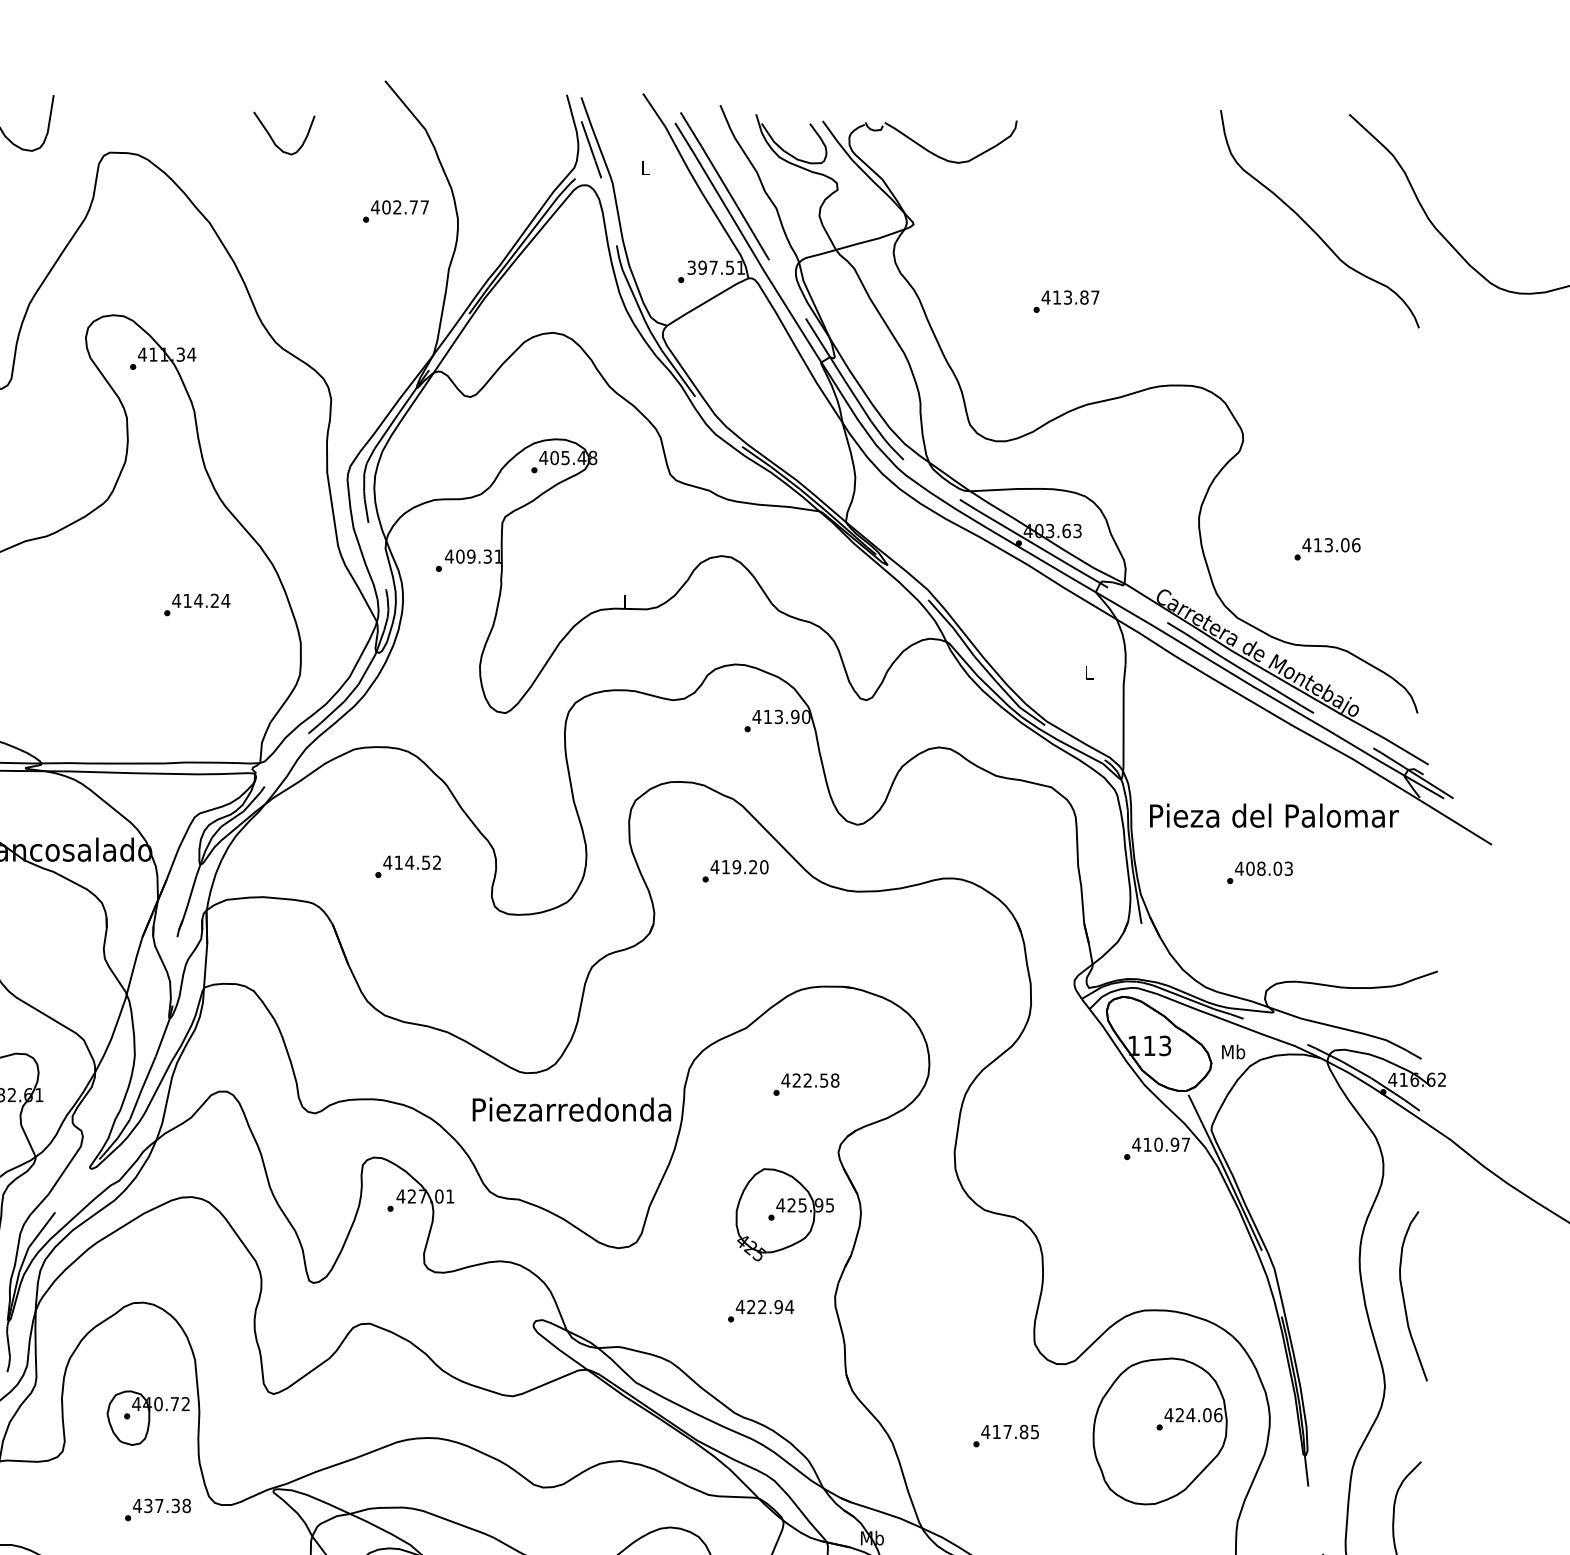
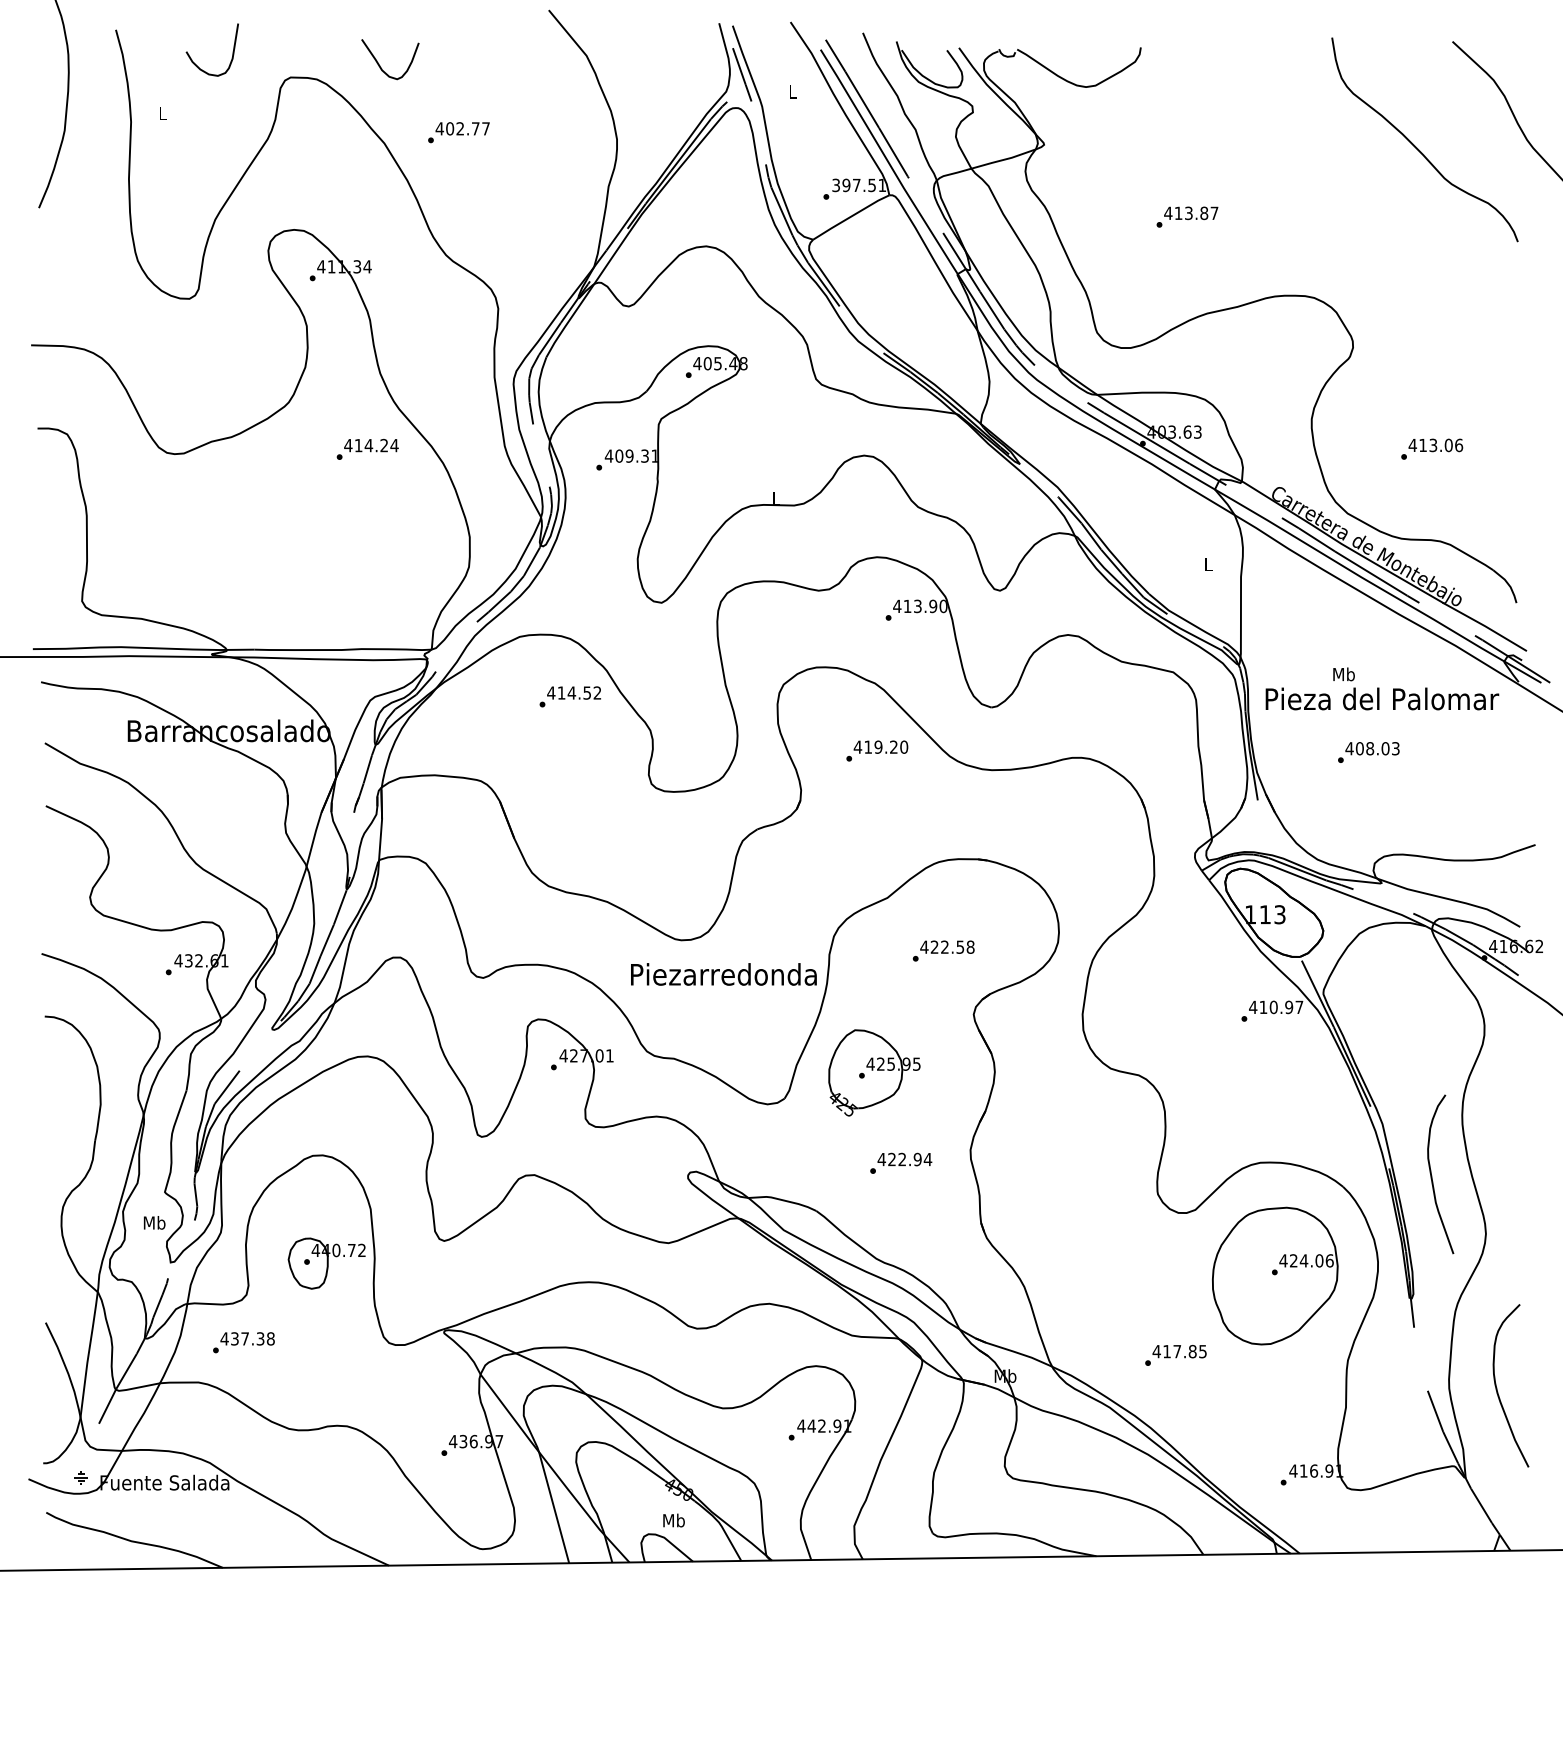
curve: (273, 139) -> (380, 65), moved
text: (395, 211) -> (458, 132), moved
text: (197, 605) -> (367, 449), moved
text: (407, 866) -> (569, 696), moved
text: (1232, 1052) -> (1343, 674), moved
part: (784, 1214) -> (874, 1072), moved
curve: (1404, 1297) -> (1432, 1175), moved
text: (1005, 1436) -> (1175, 1355), moved
text: (157, 1509) -> (243, 1342), moved

